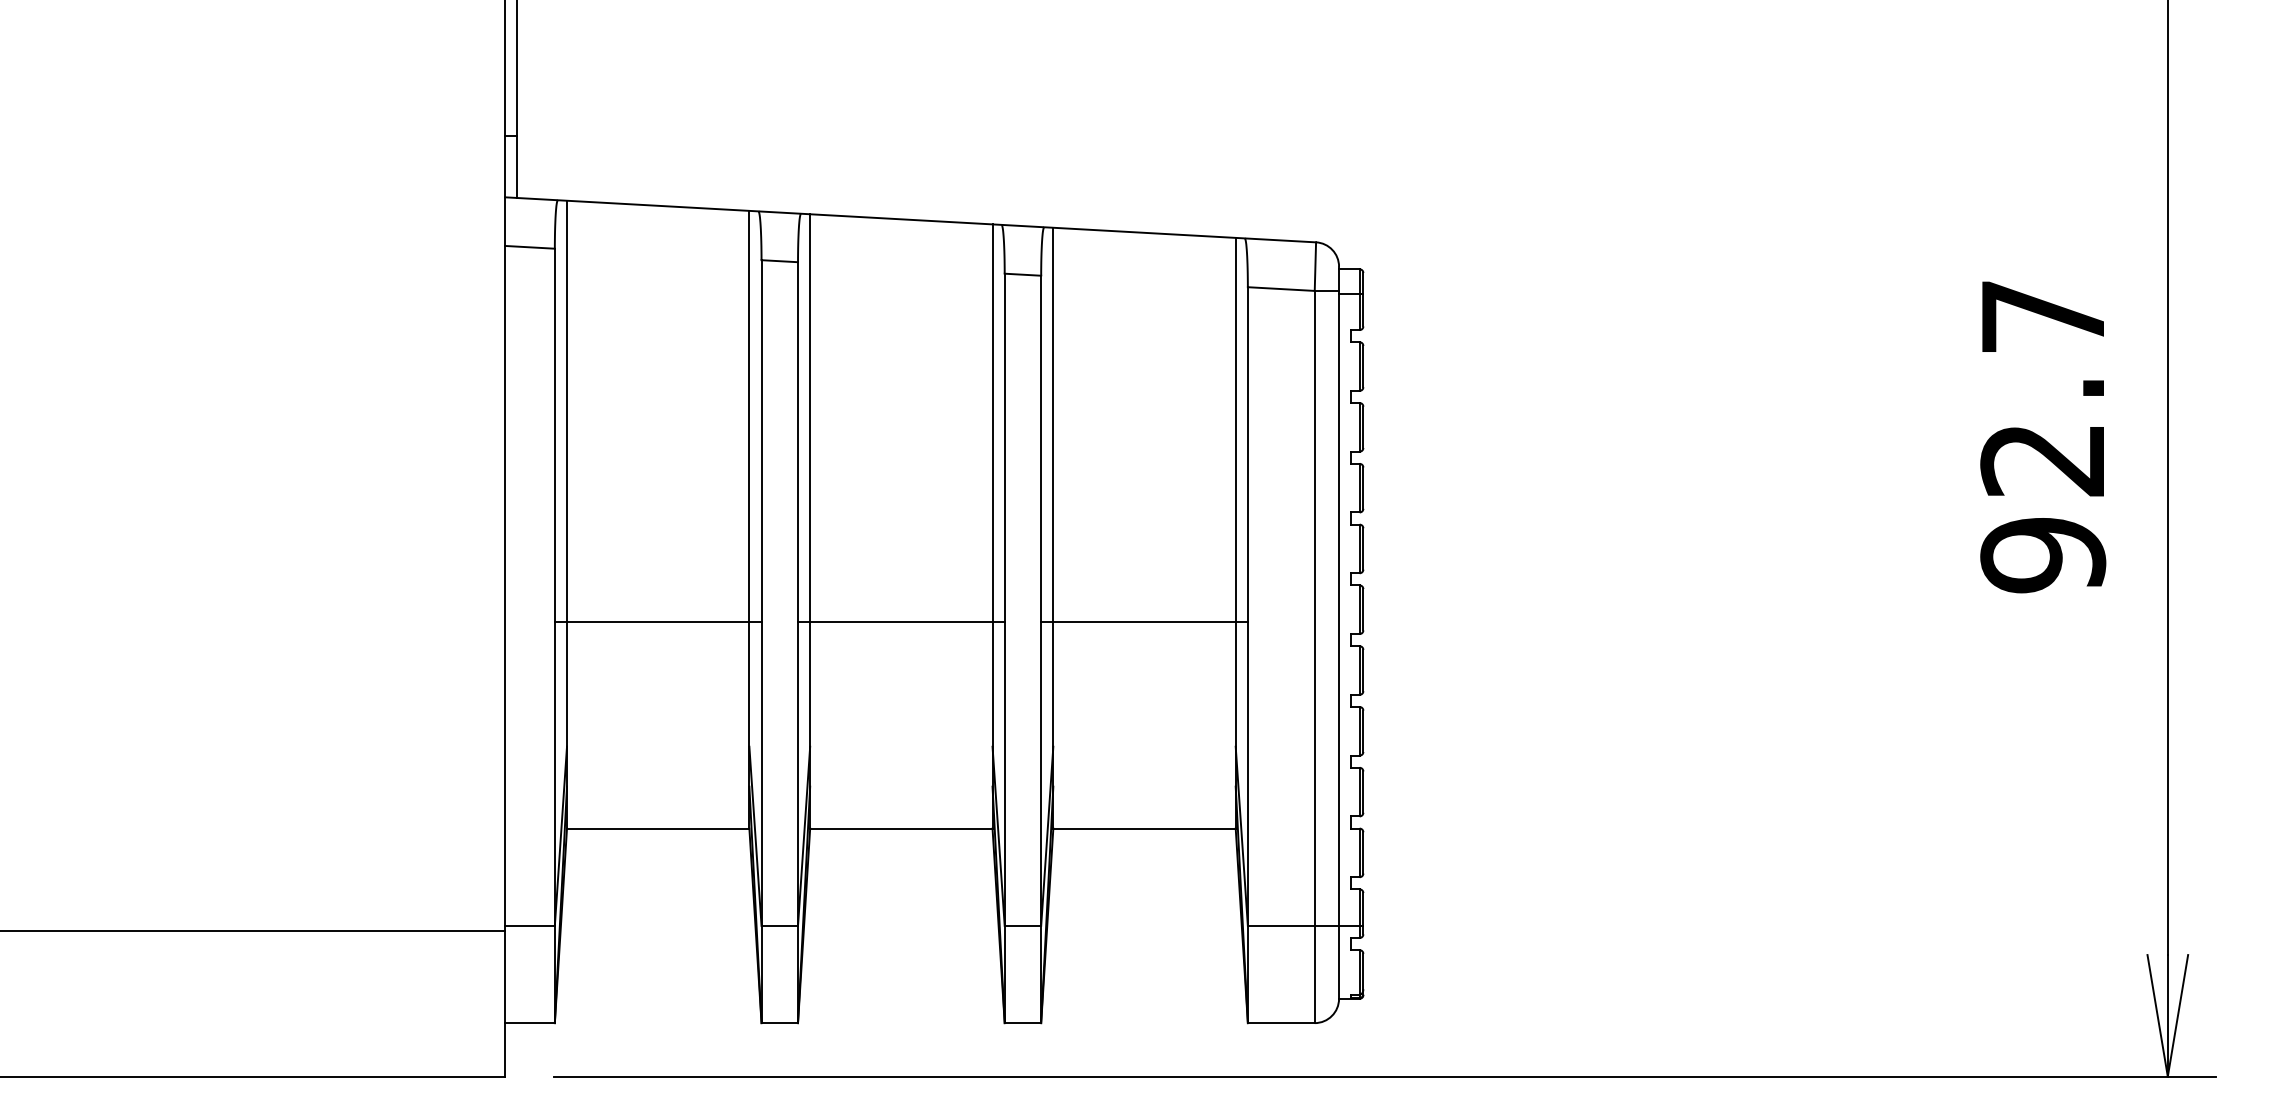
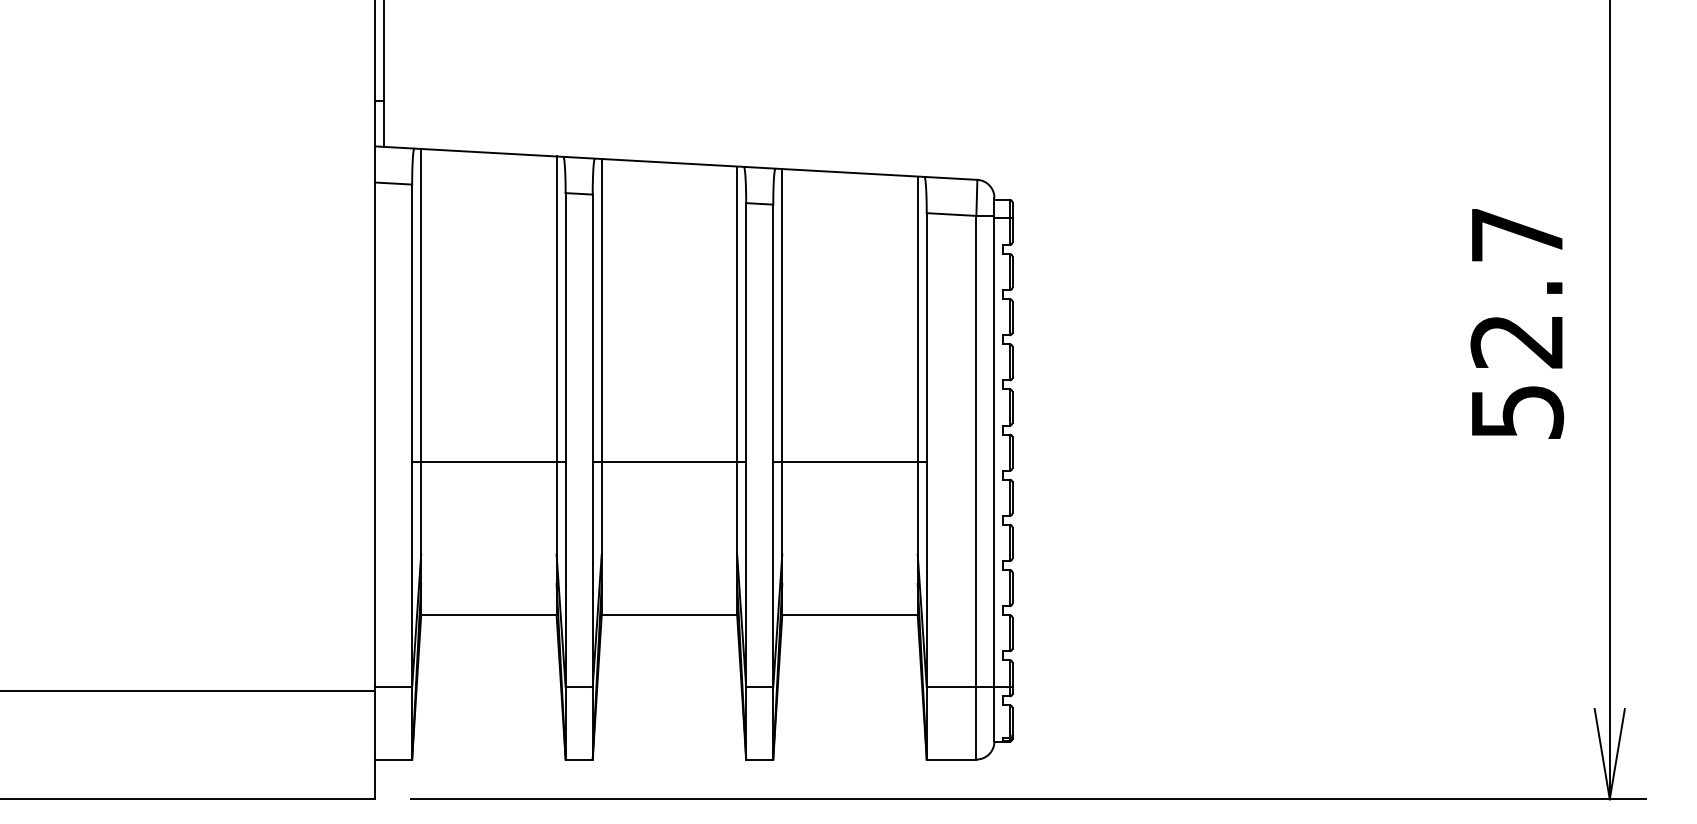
text: (2043, 555) -> (1517, 412), 92.7 -> 52.7

